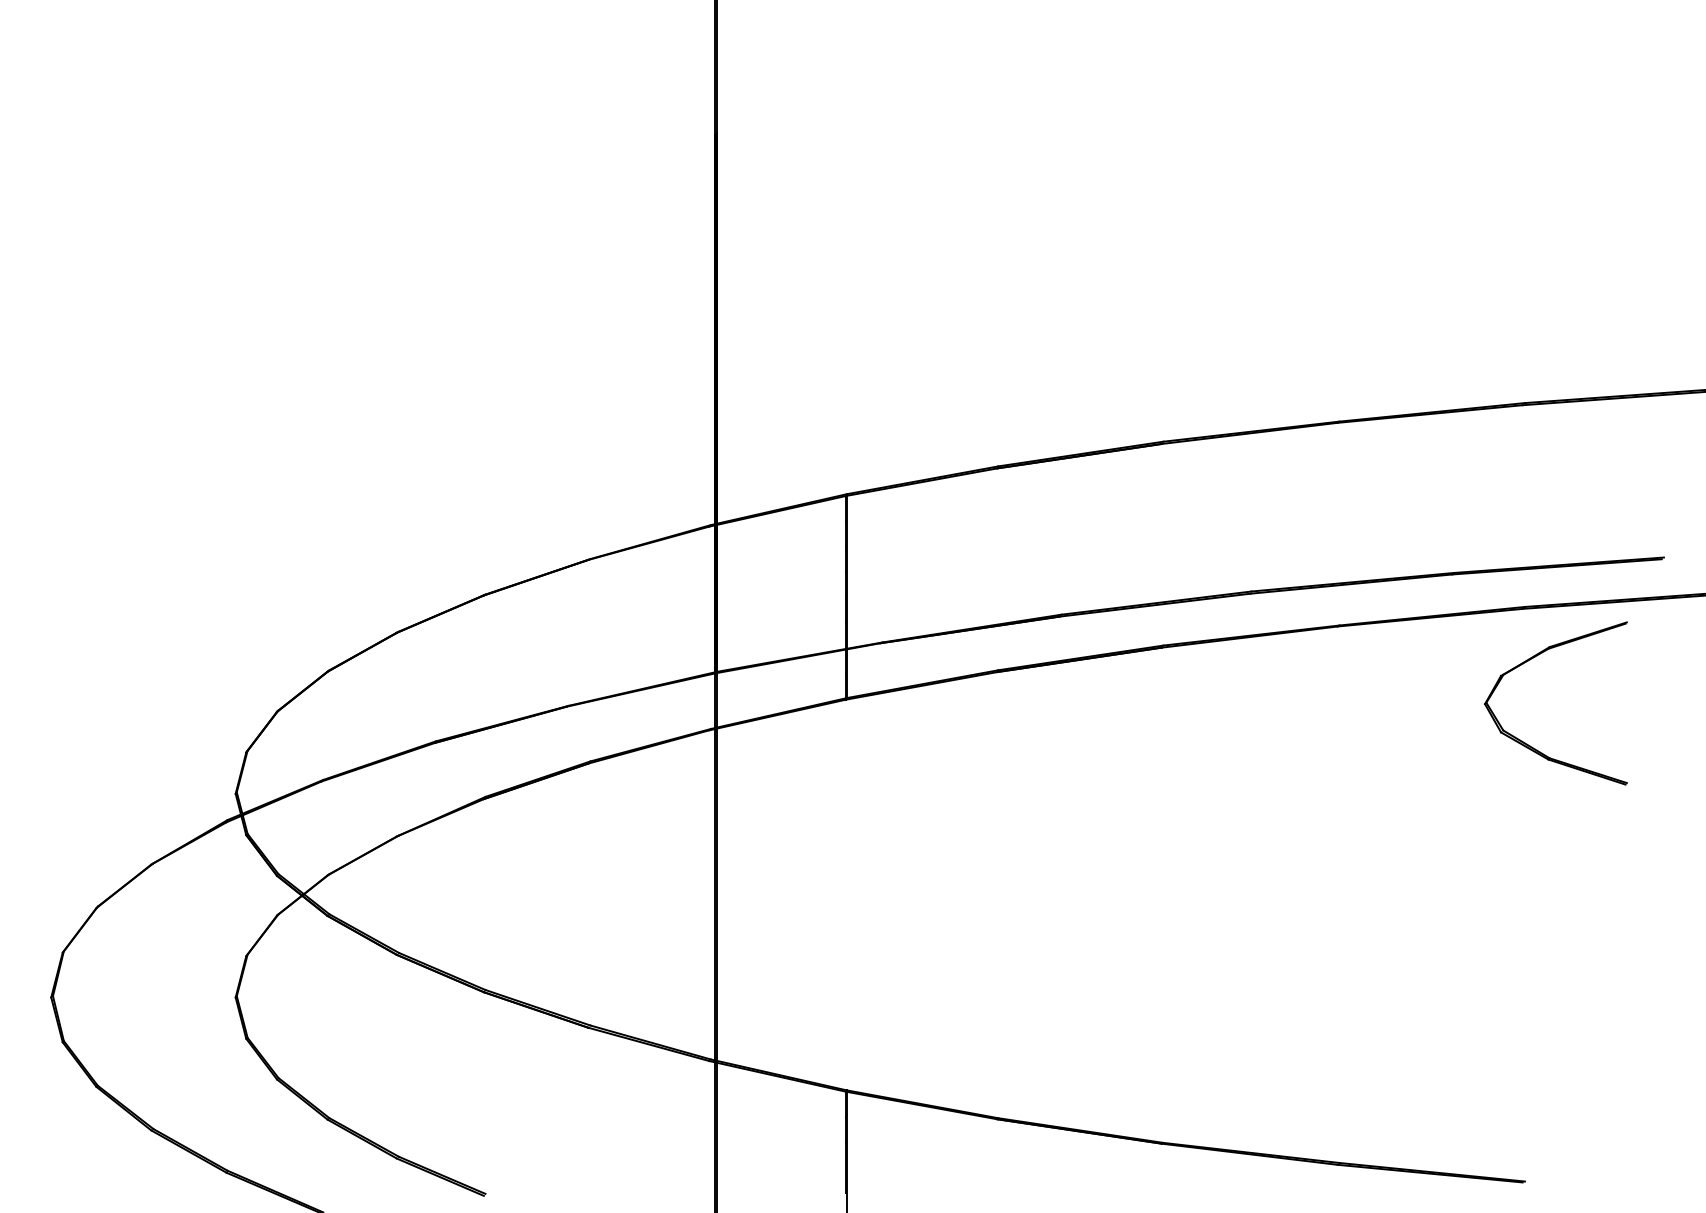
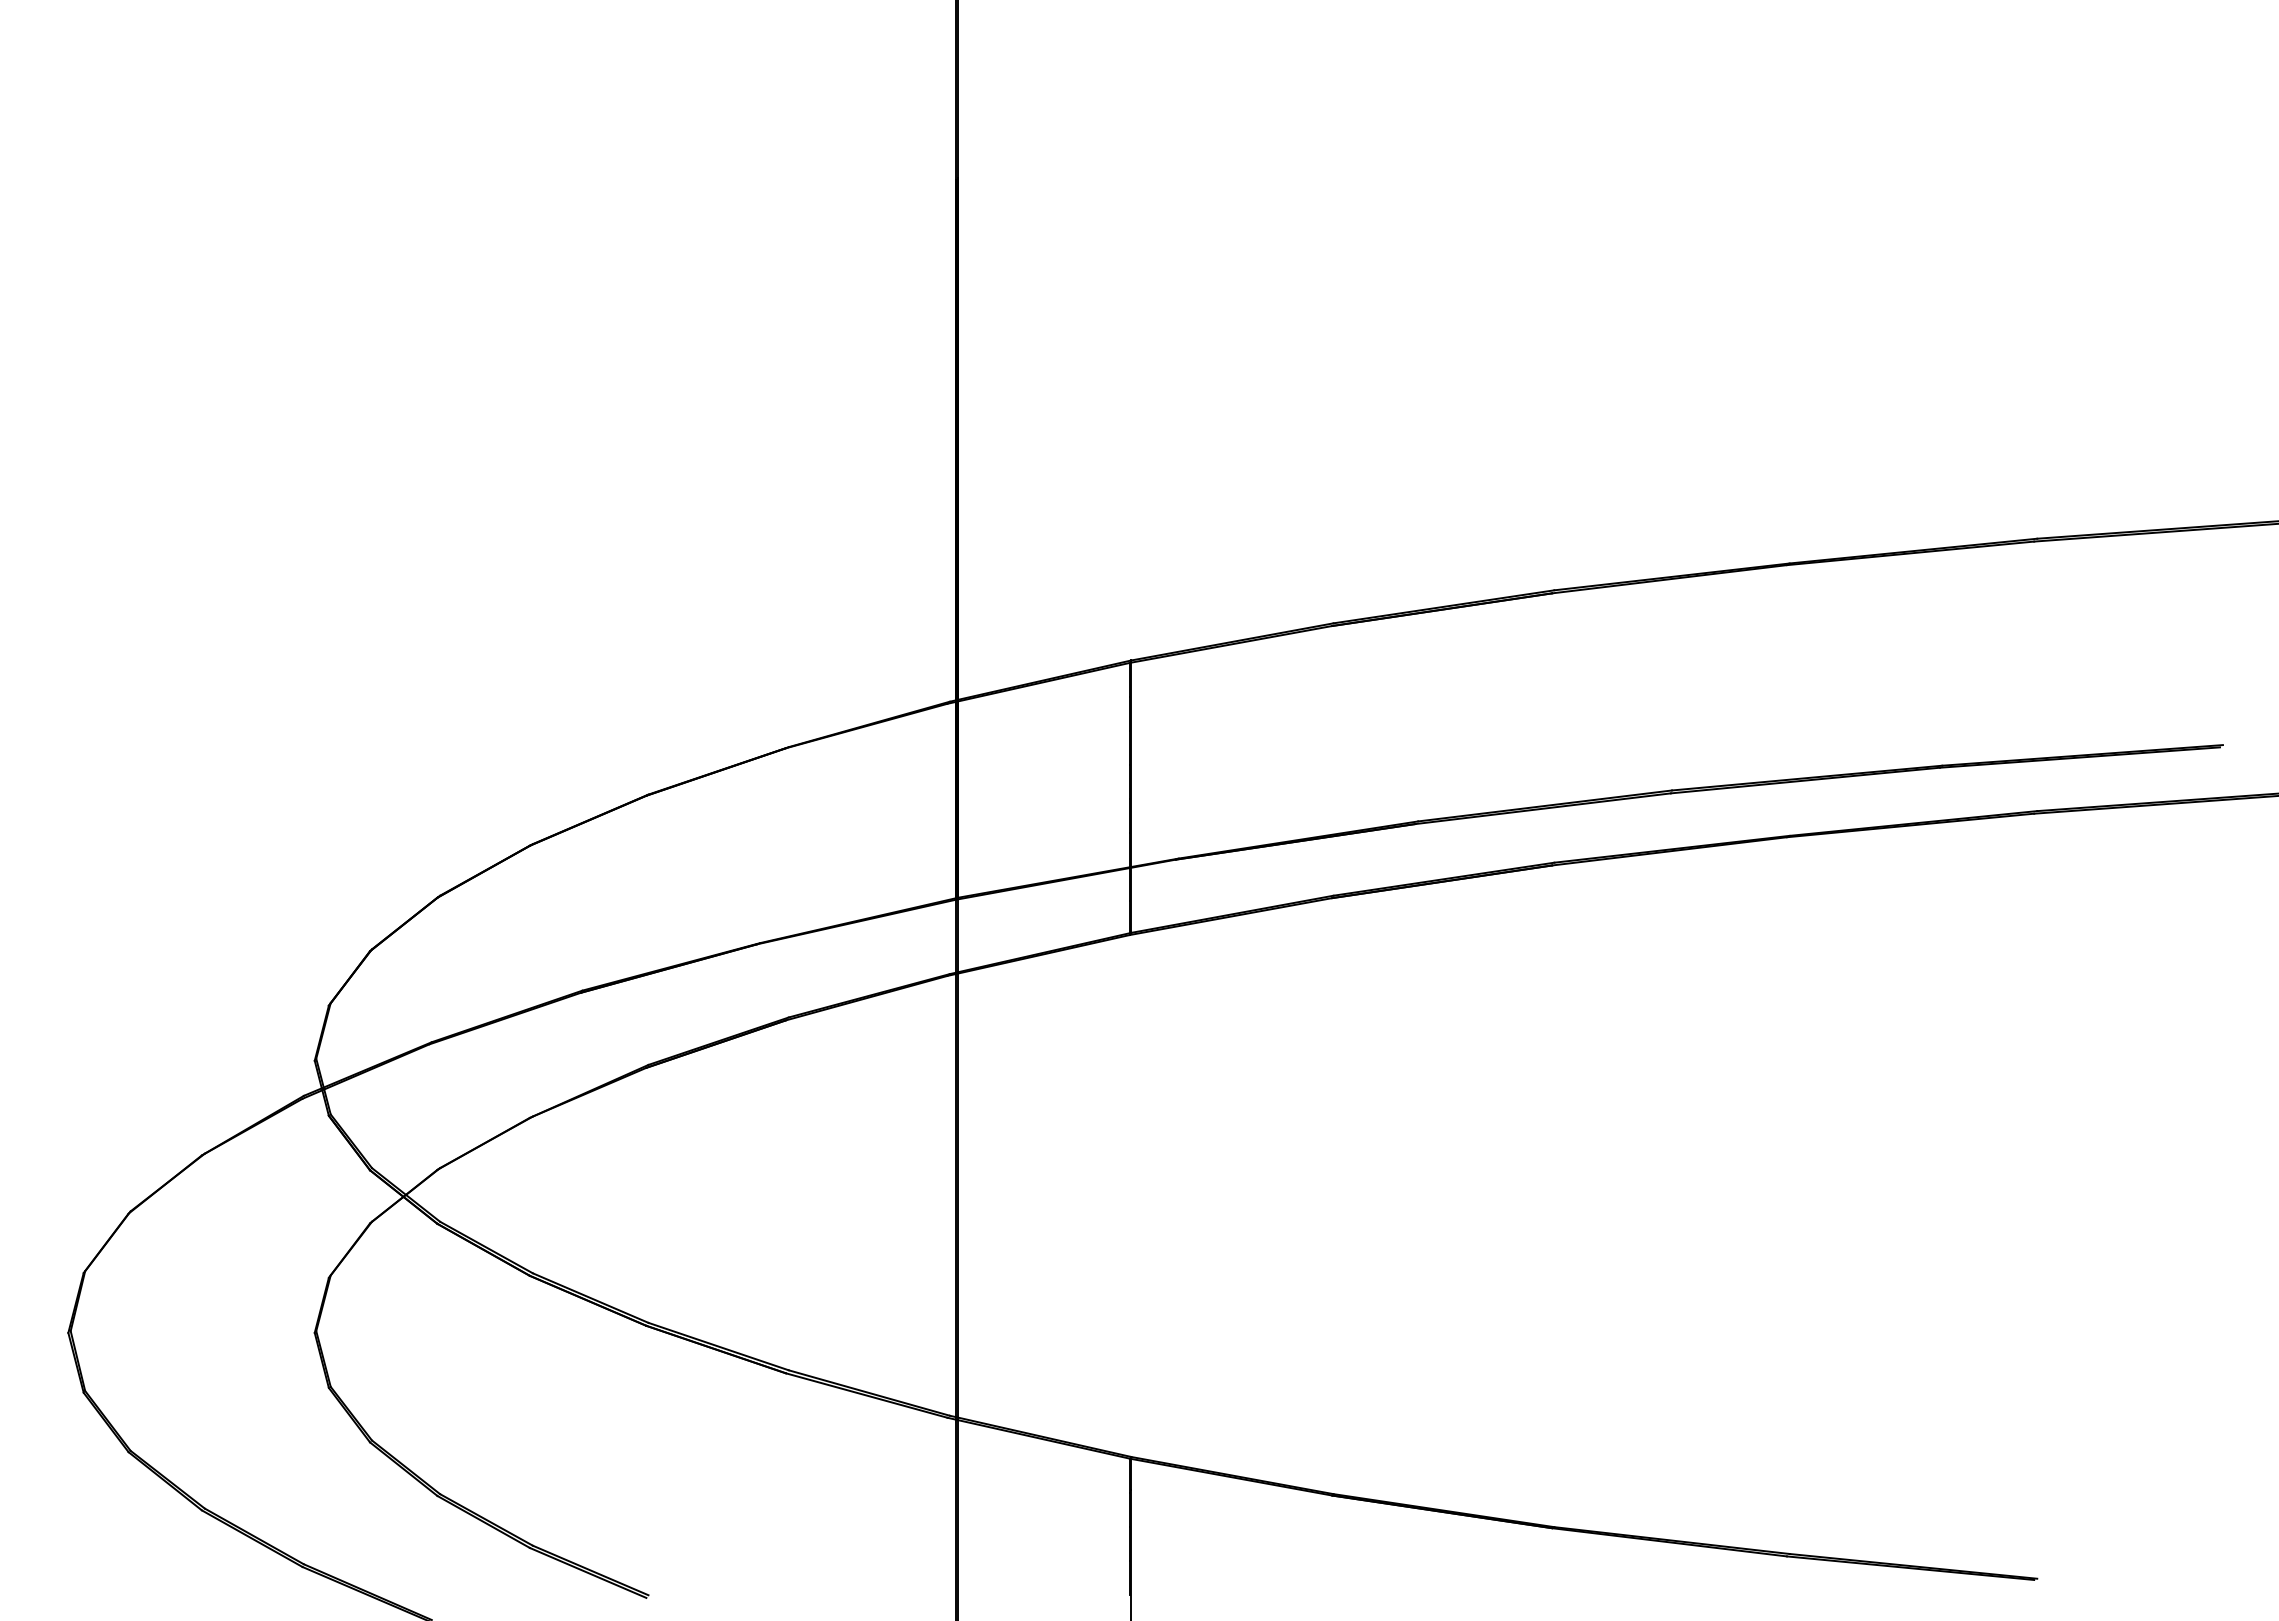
part: (1530, 745) -> (2044, 996), removed

